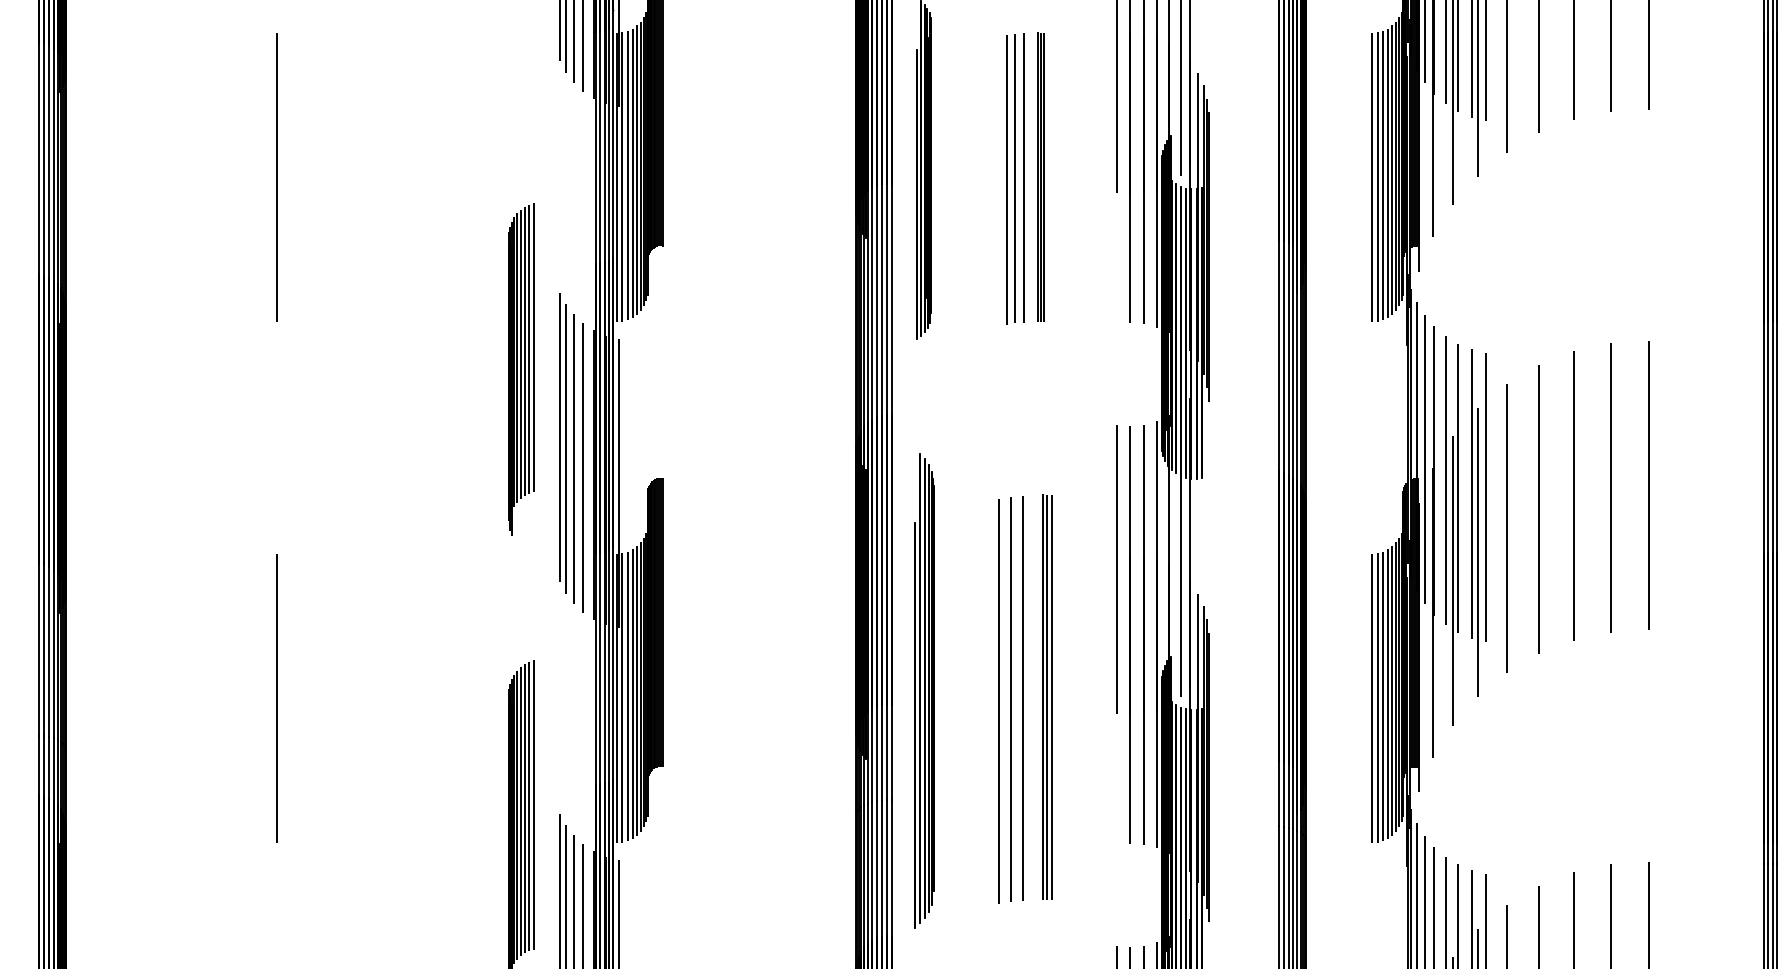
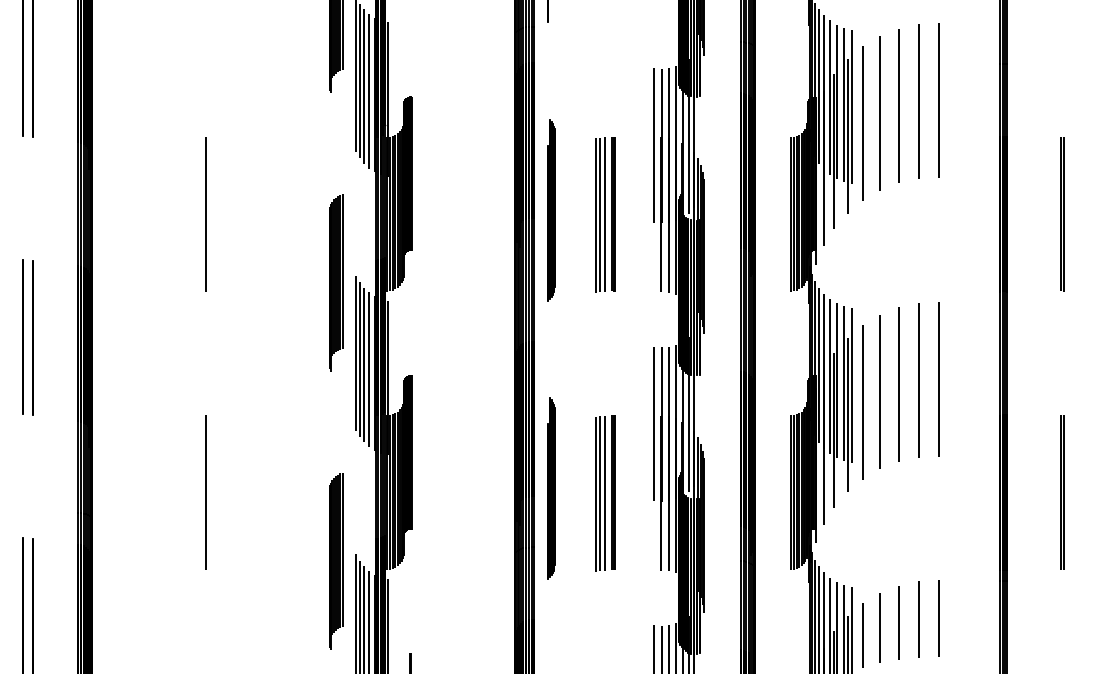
part: (522, 368) -> (336, 282), moved
part: (924, 690) -> (551, 488), size x0.71
part: (1025, 699) -> (605, 493), size x0.71

